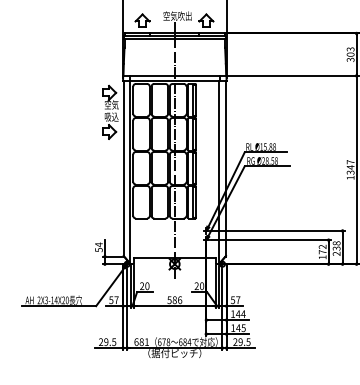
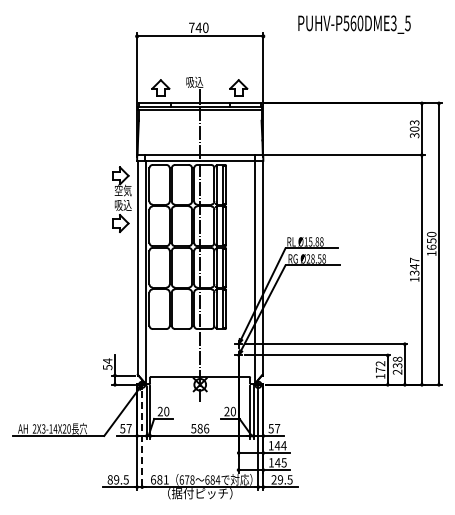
text: (177, 15) -> (203, 81), 空気吹出 -> 吸込
line: (127, 309) -> (142, 440), solid -> dashed
text: (100, 341) -> (109, 479), 29.5 -> 89.5

